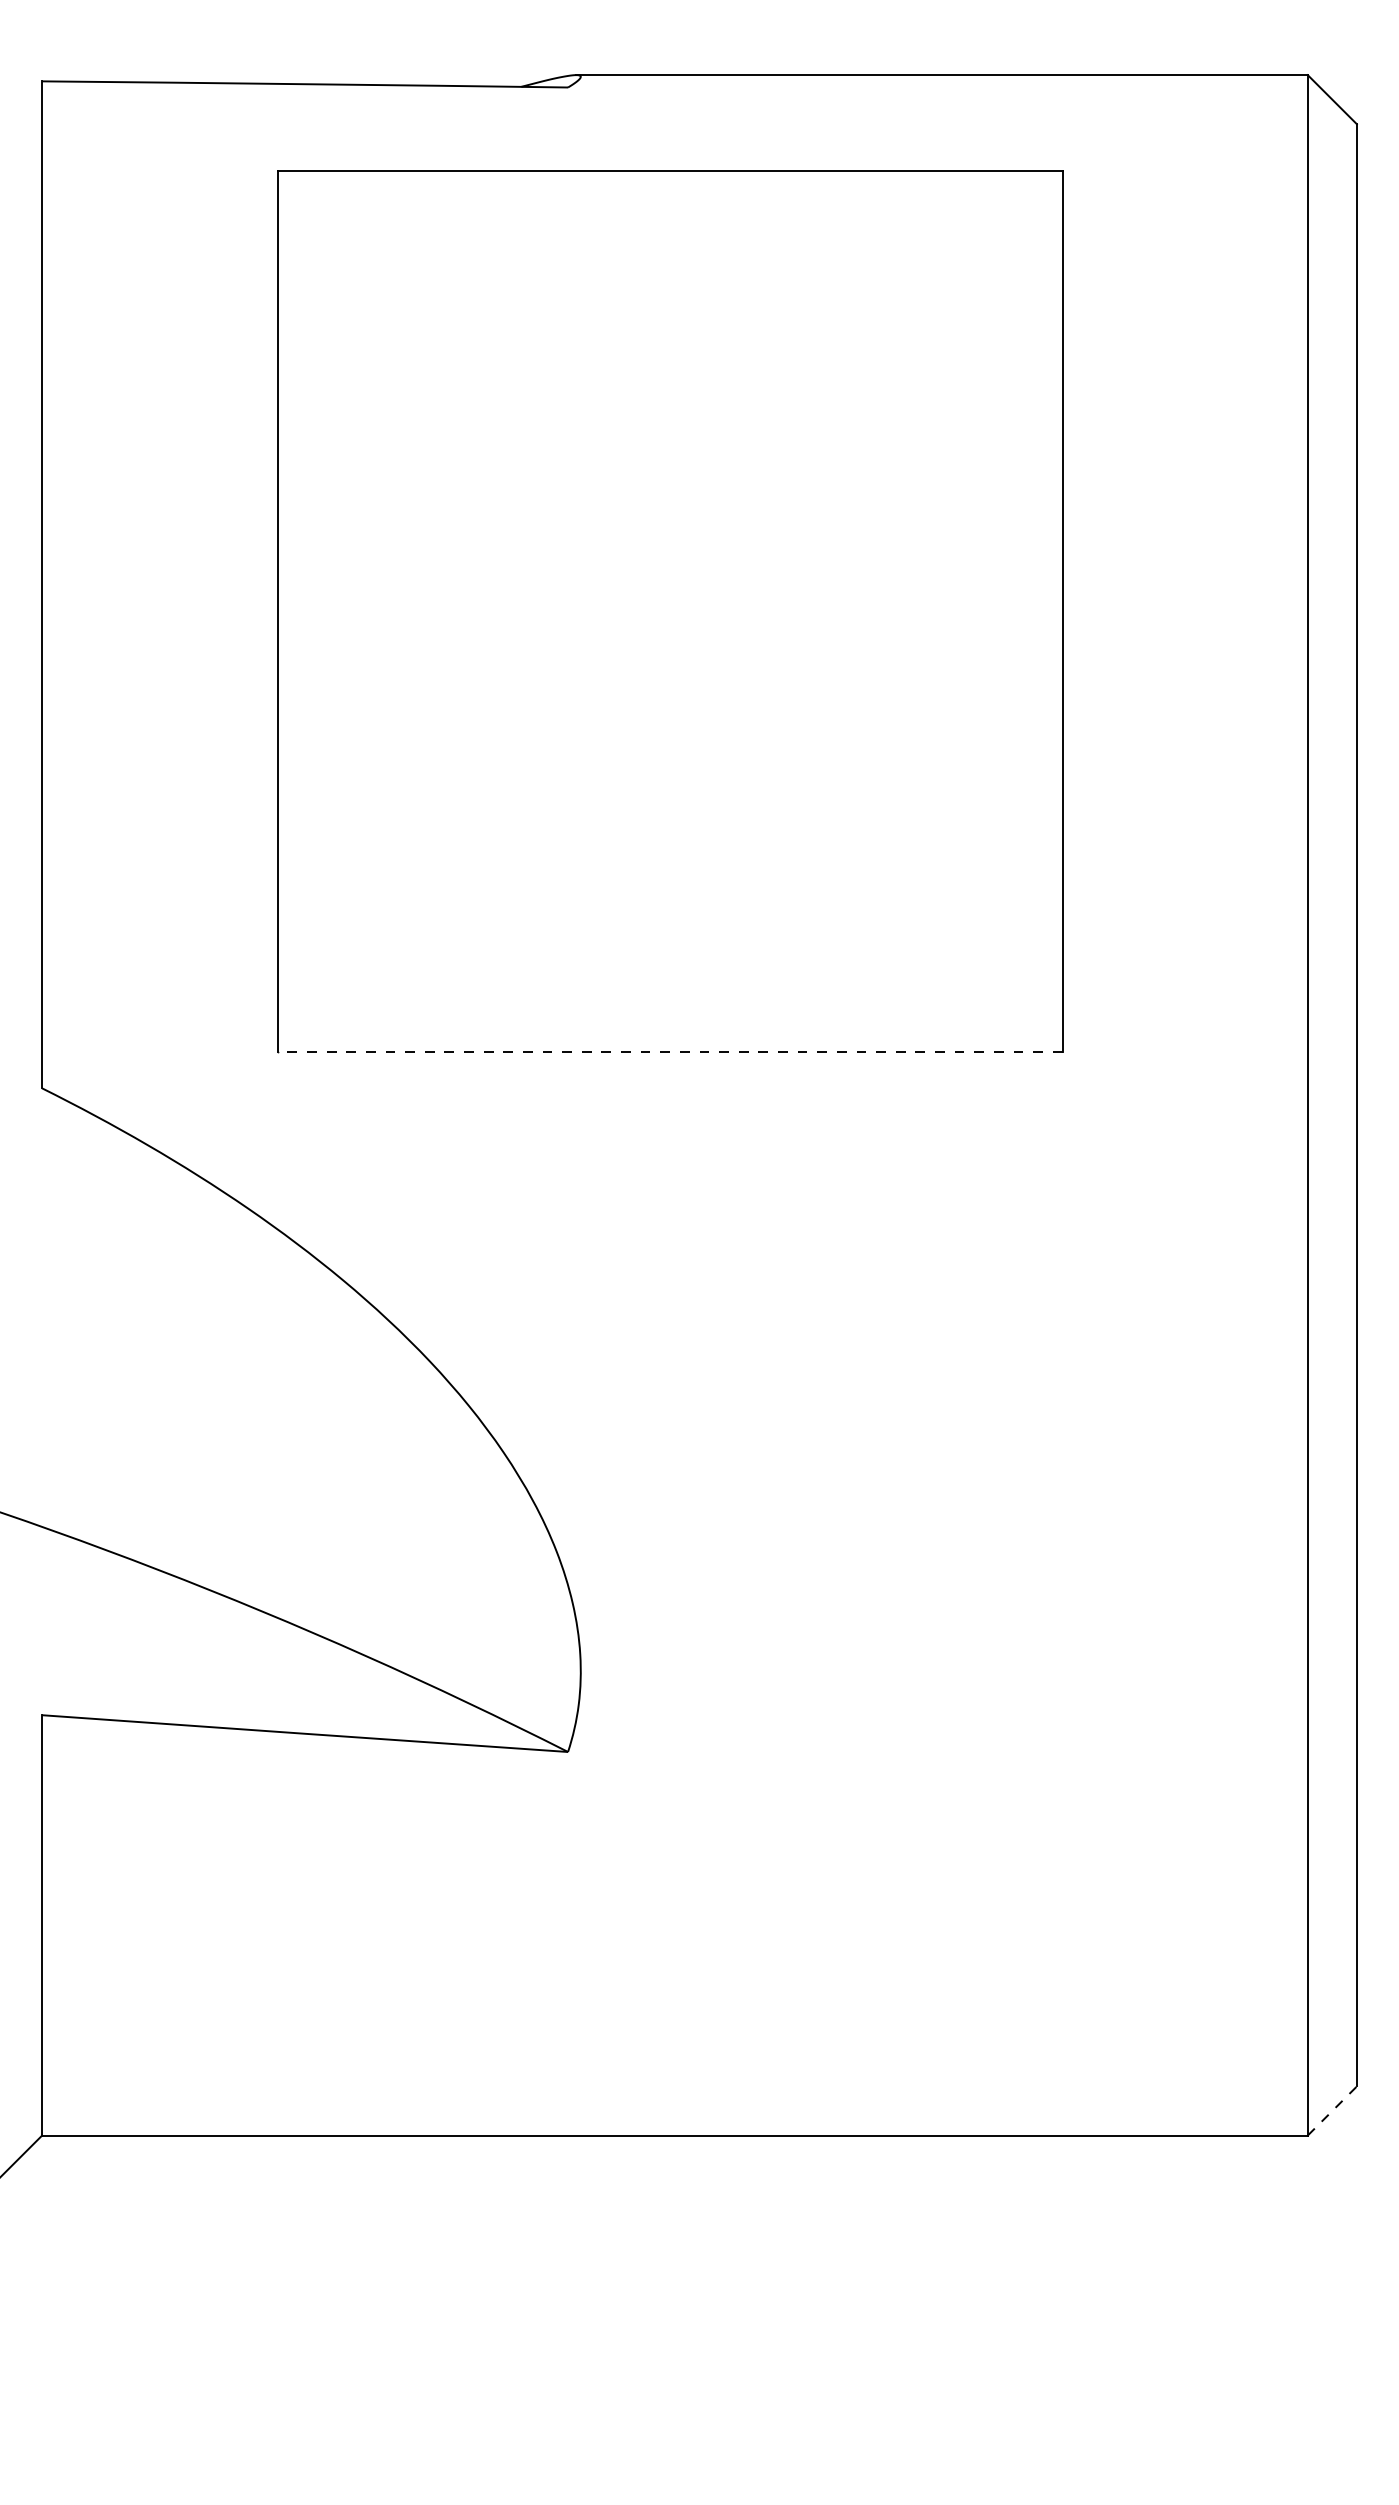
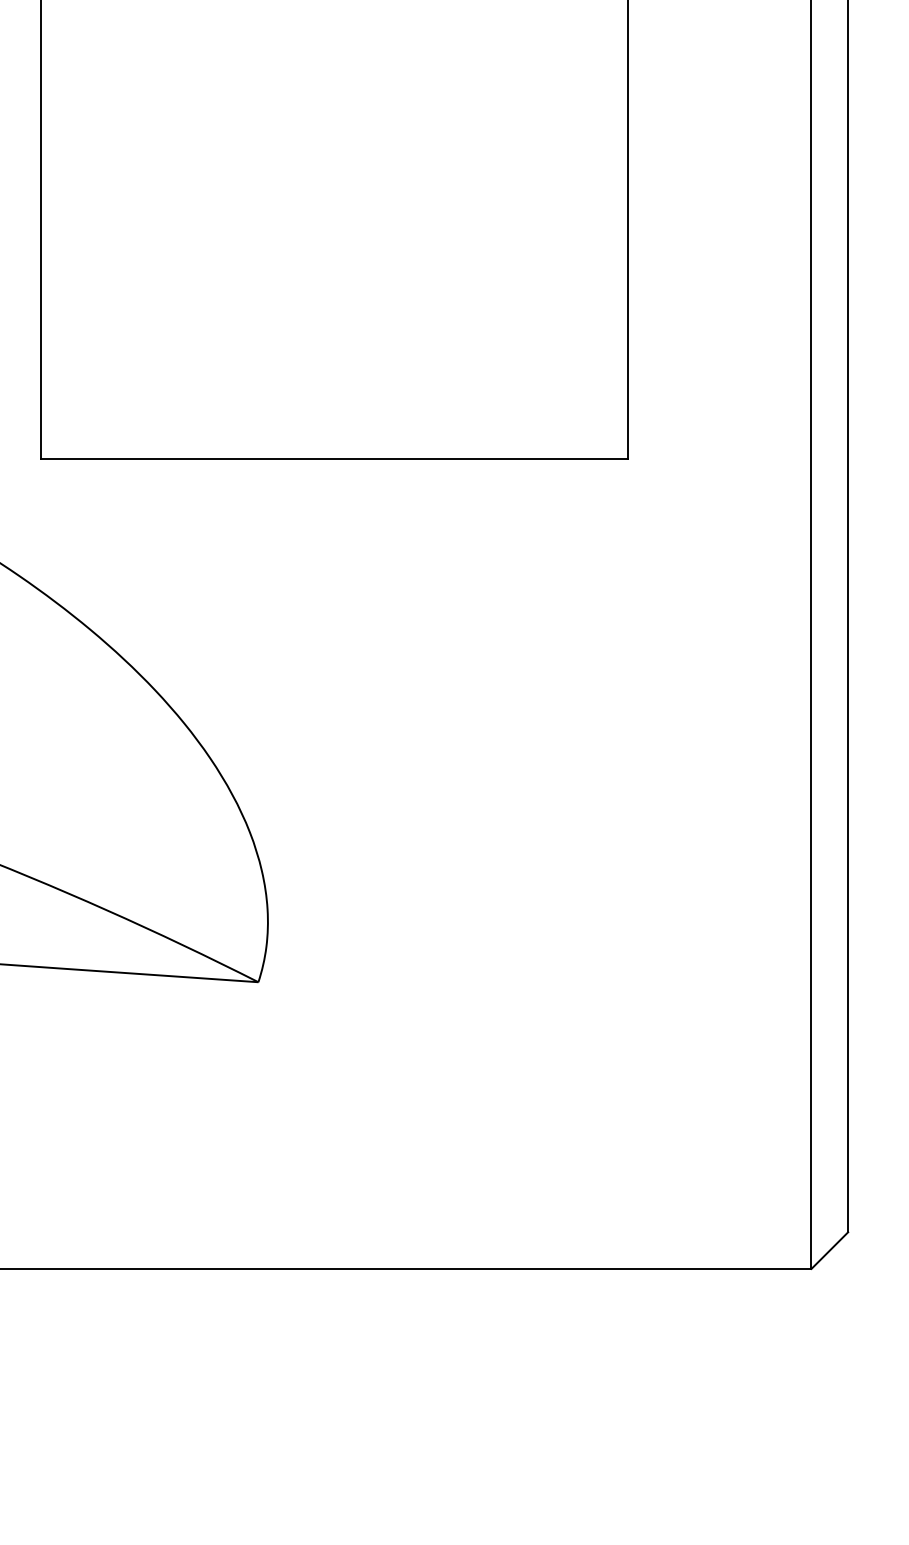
line: (669, 1052) -> (334, 459), dashed -> solid
line: (1332, 2110) -> (829, 1250), dashed -> solid

